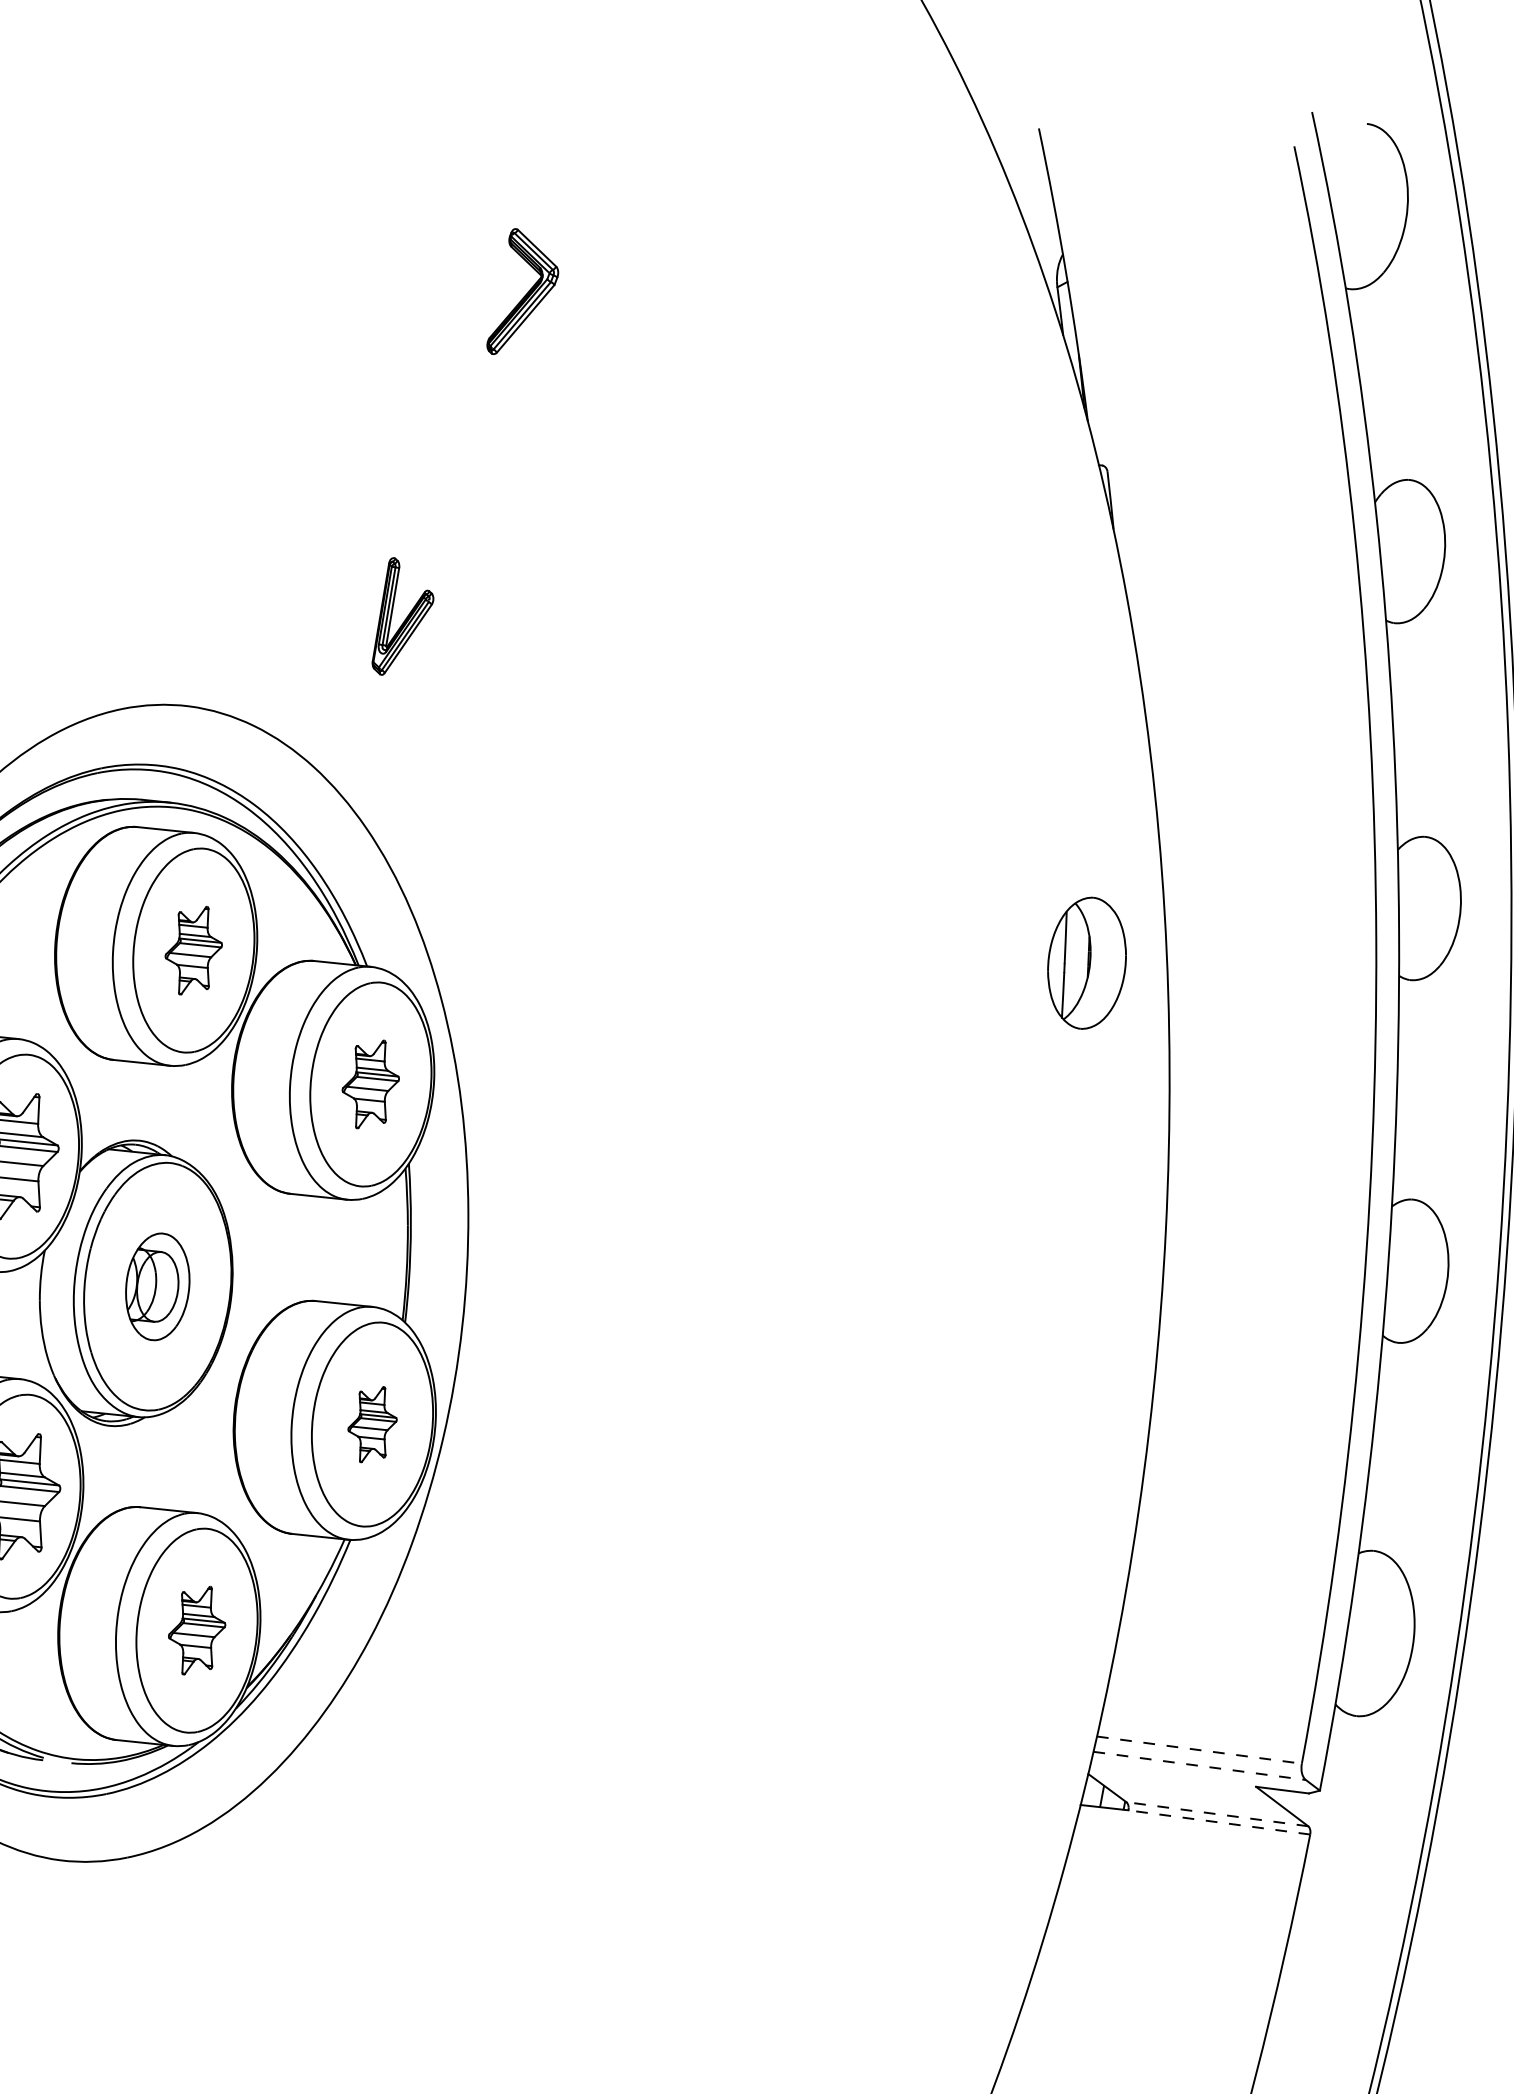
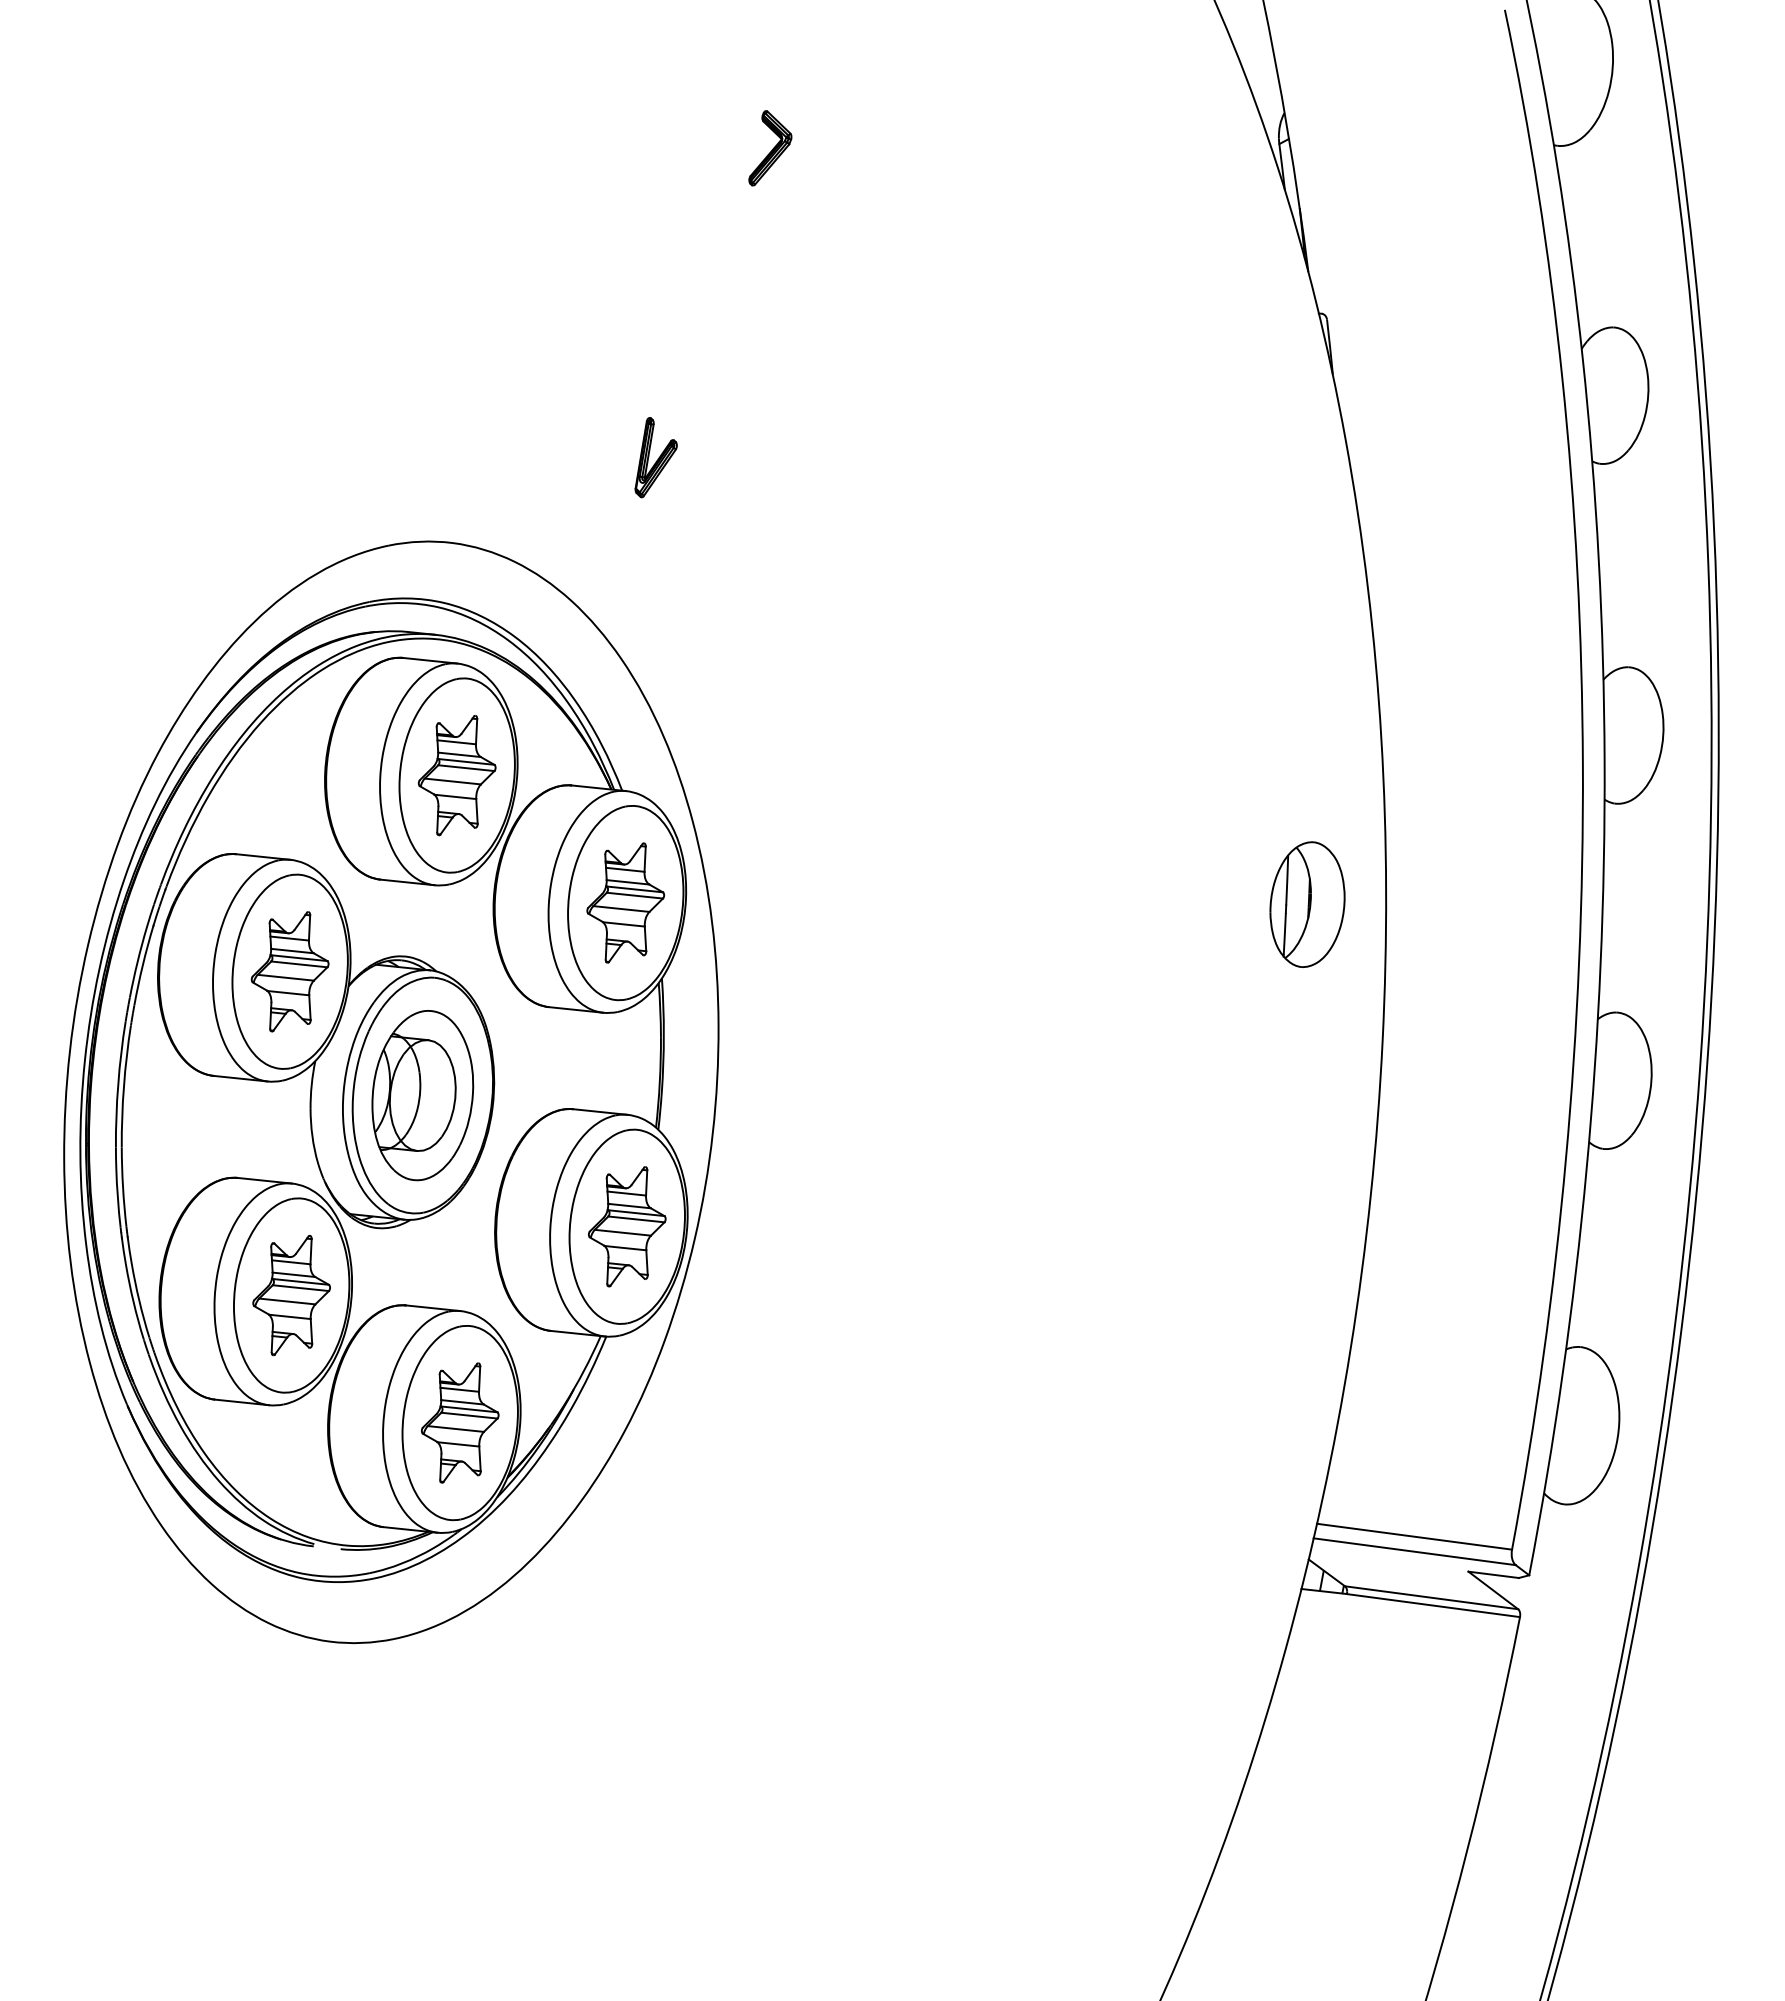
part: (522, 291) -> (770, 148), size x0.62
part: (402, 616) -> (655, 457), size x0.71
part: (193, 950) -> (456, 775), size x1.43
part: (1087, 963) -> (1307, 904), moved
part: (370, 1083) -> (625, 902), size x1.43
part: (157, 1286) -> (422, 1095), size x1.67
part: (372, 1424) -> (627, 1226), size x1.67
part: (197, 1630) -> (460, 1422), size x1.43
line: (1200, 1749) -> (1415, 1536), dashed -> solid
line: (1199, 1765) -> (1414, 1551), dashed -> solid
line: (1217, 1813) -> (1431, 1597), dashed -> solid
line: (1218, 1822) -> (1432, 1605), dashed -> solid

